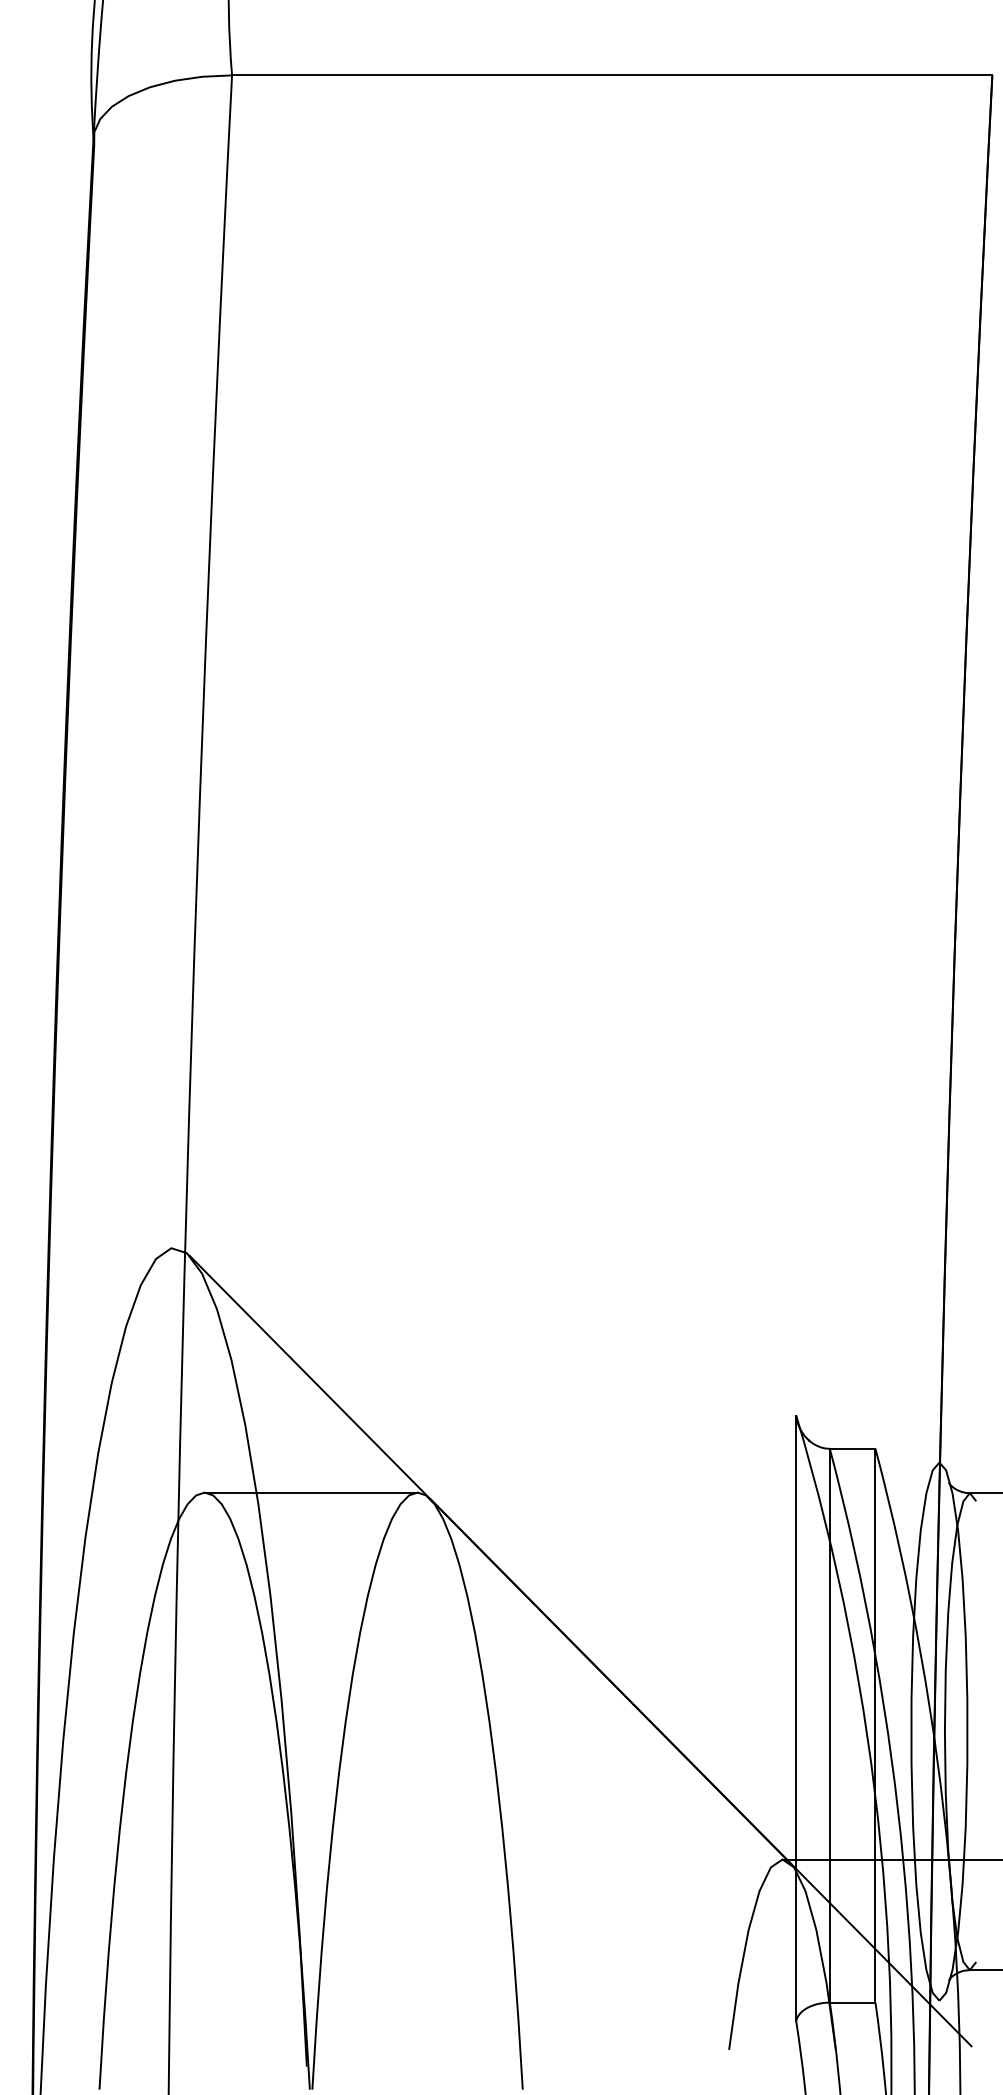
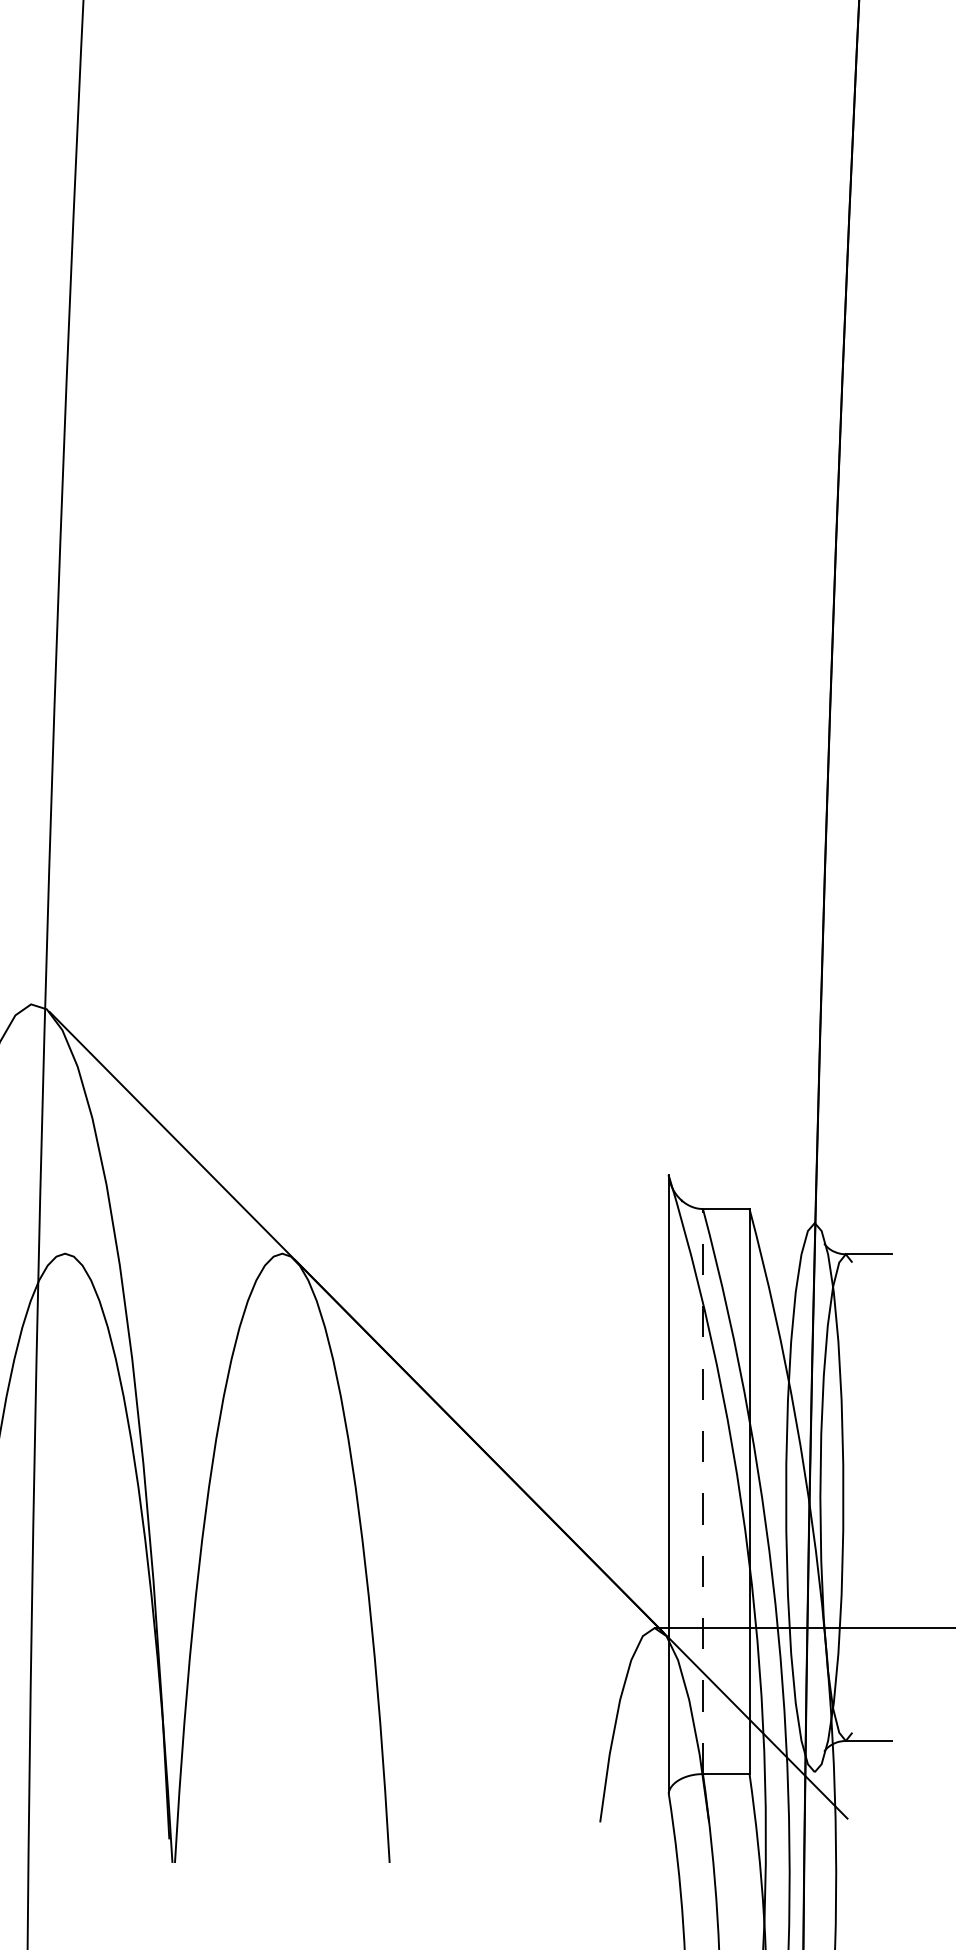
line: (310, 1492) -> (173, 1253), removed
line: (829, 1725) -> (702, 1491), solid -> dashed

